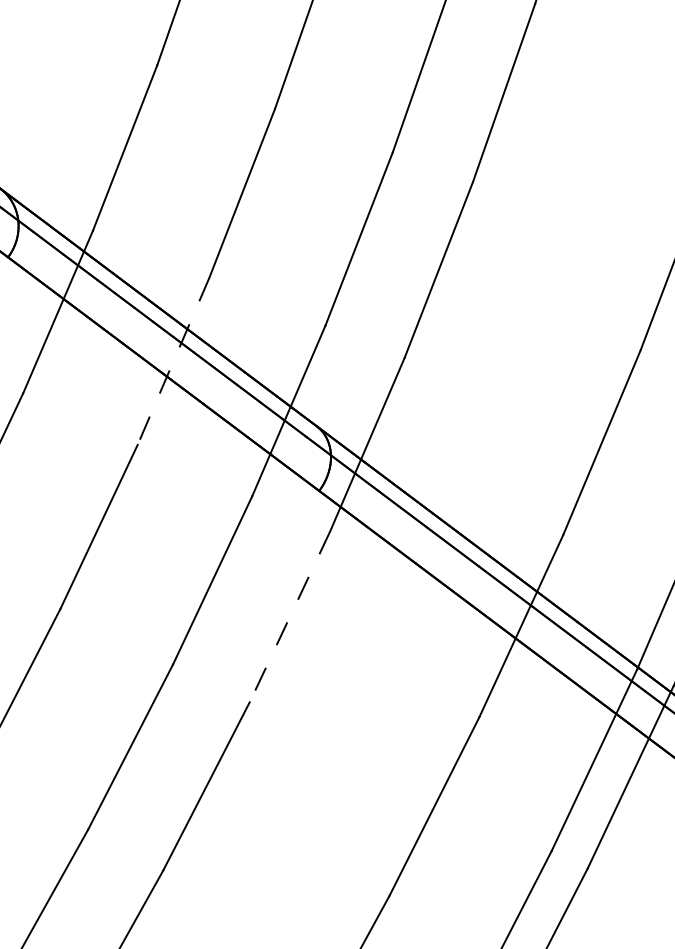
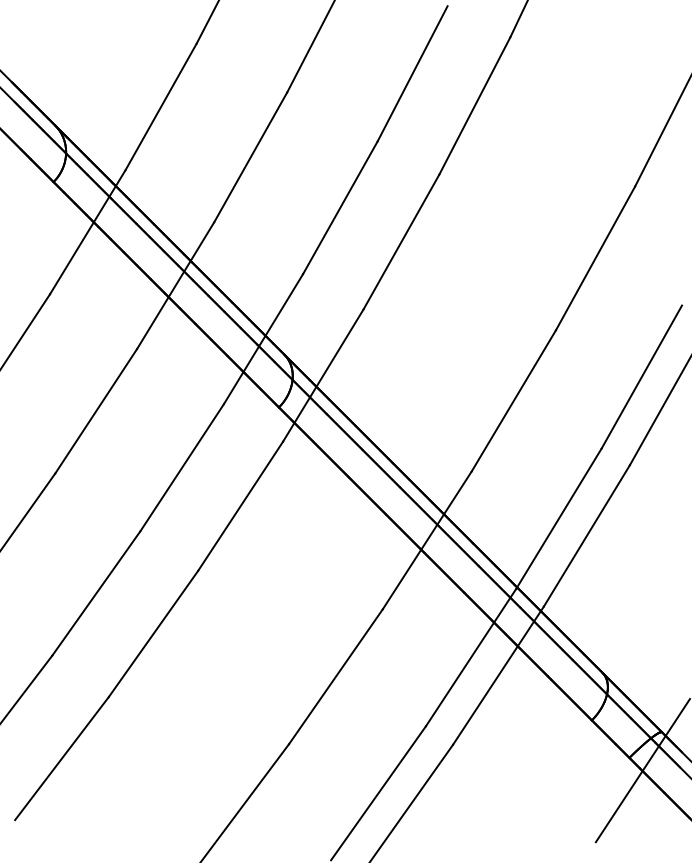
line: (173, 362) -> (175, 286), dashed -> solid
line: (289, 617) -> (240, 506), dashed -> solid

